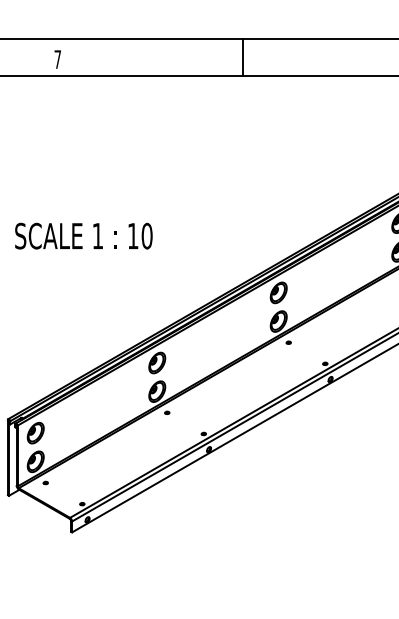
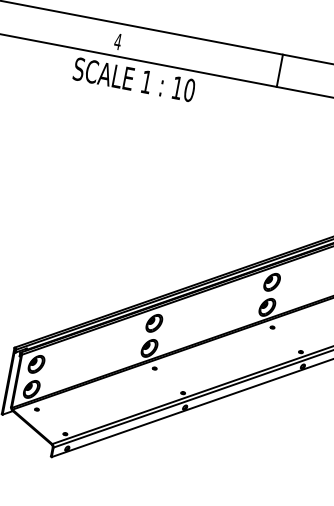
text: (57, 59) -> (117, 41), 7 -> 4
text: (83, 235) -> (134, 79), moved

